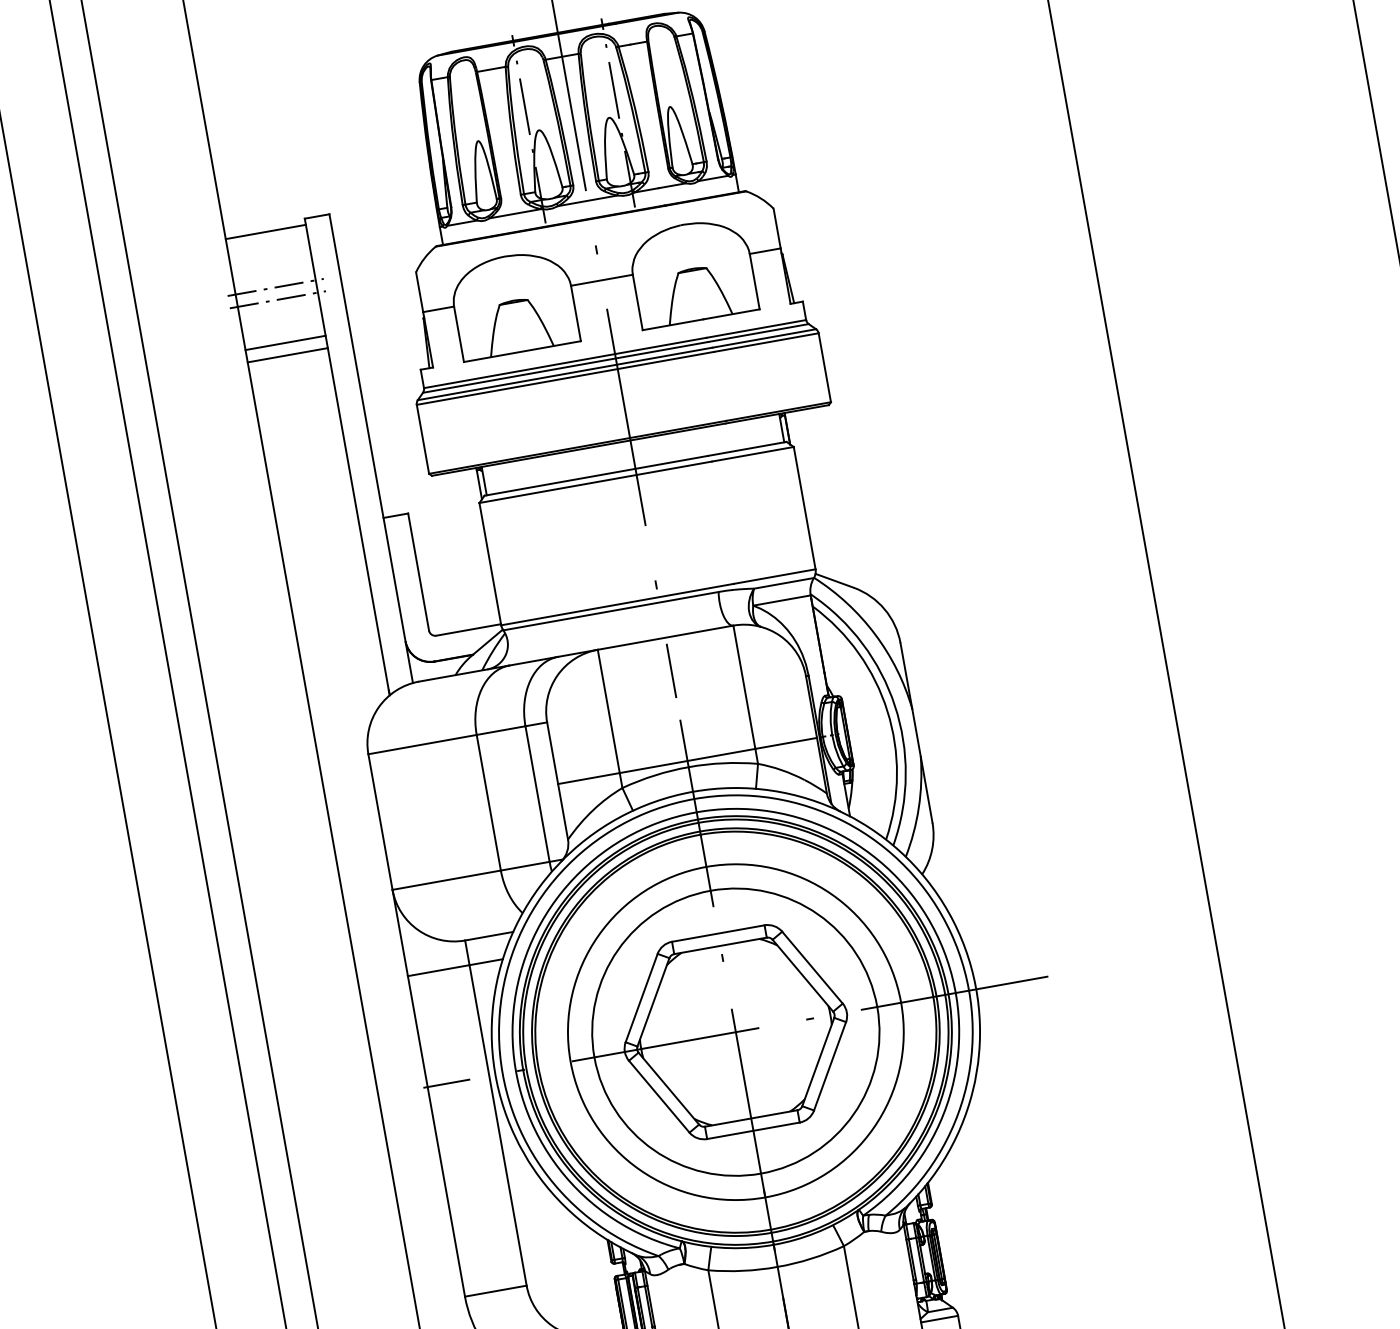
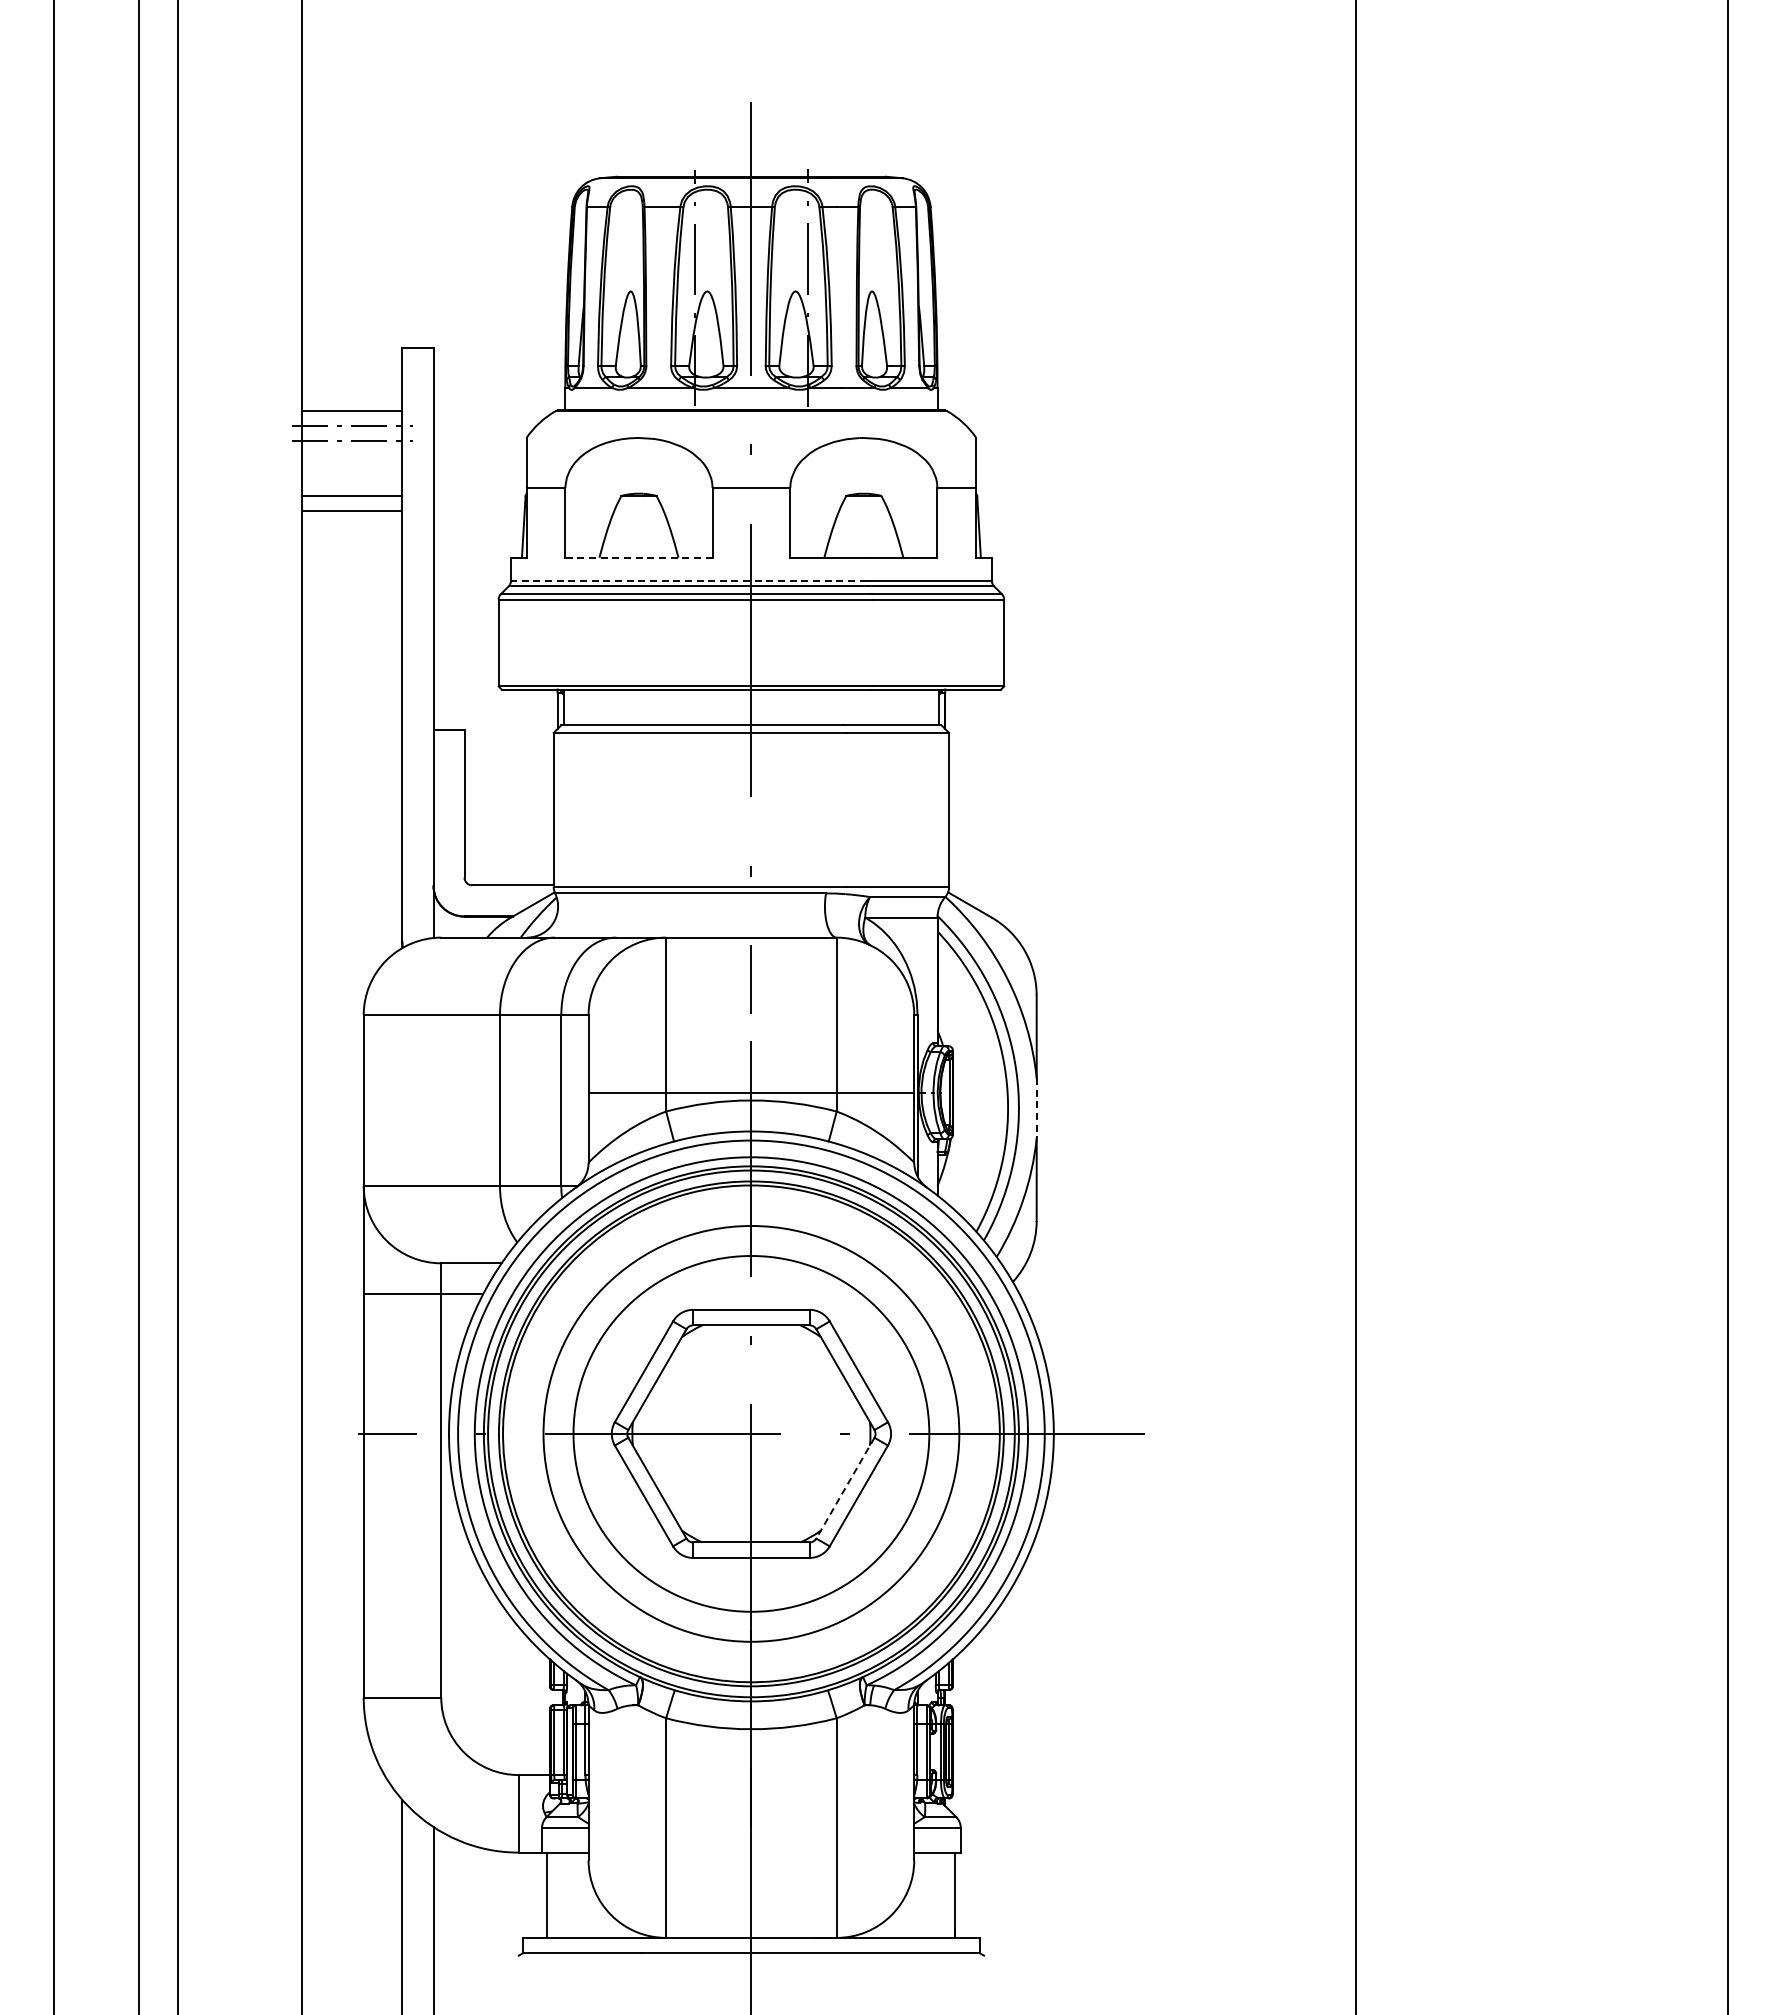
line: (265, 232) -> (351, 411), moved
line: (522, 351) -> (638, 557), solid -> dashed
line: (565, 362) -> (688, 580), solid -> dashed
line: (916, 733) -> (1036, 1108), solid -> dashed
line: (818, 1062) -> (845, 1488), solid -> dashed

